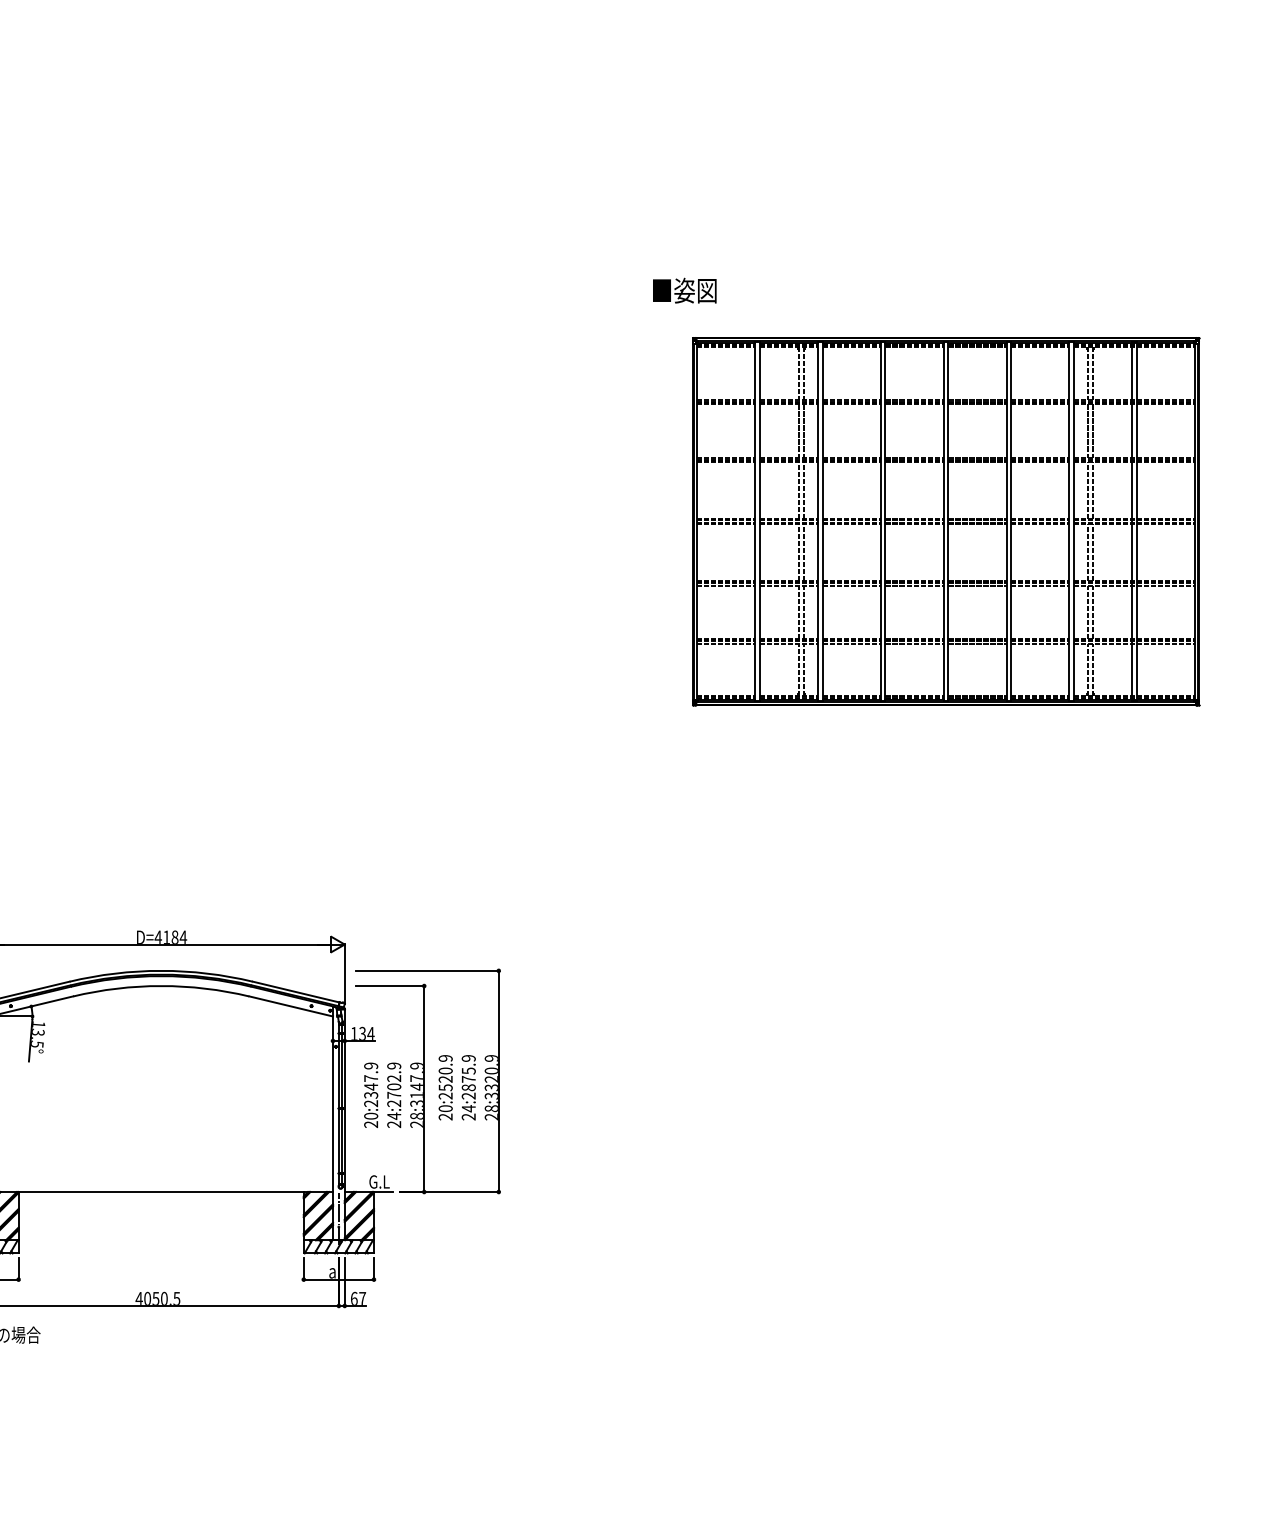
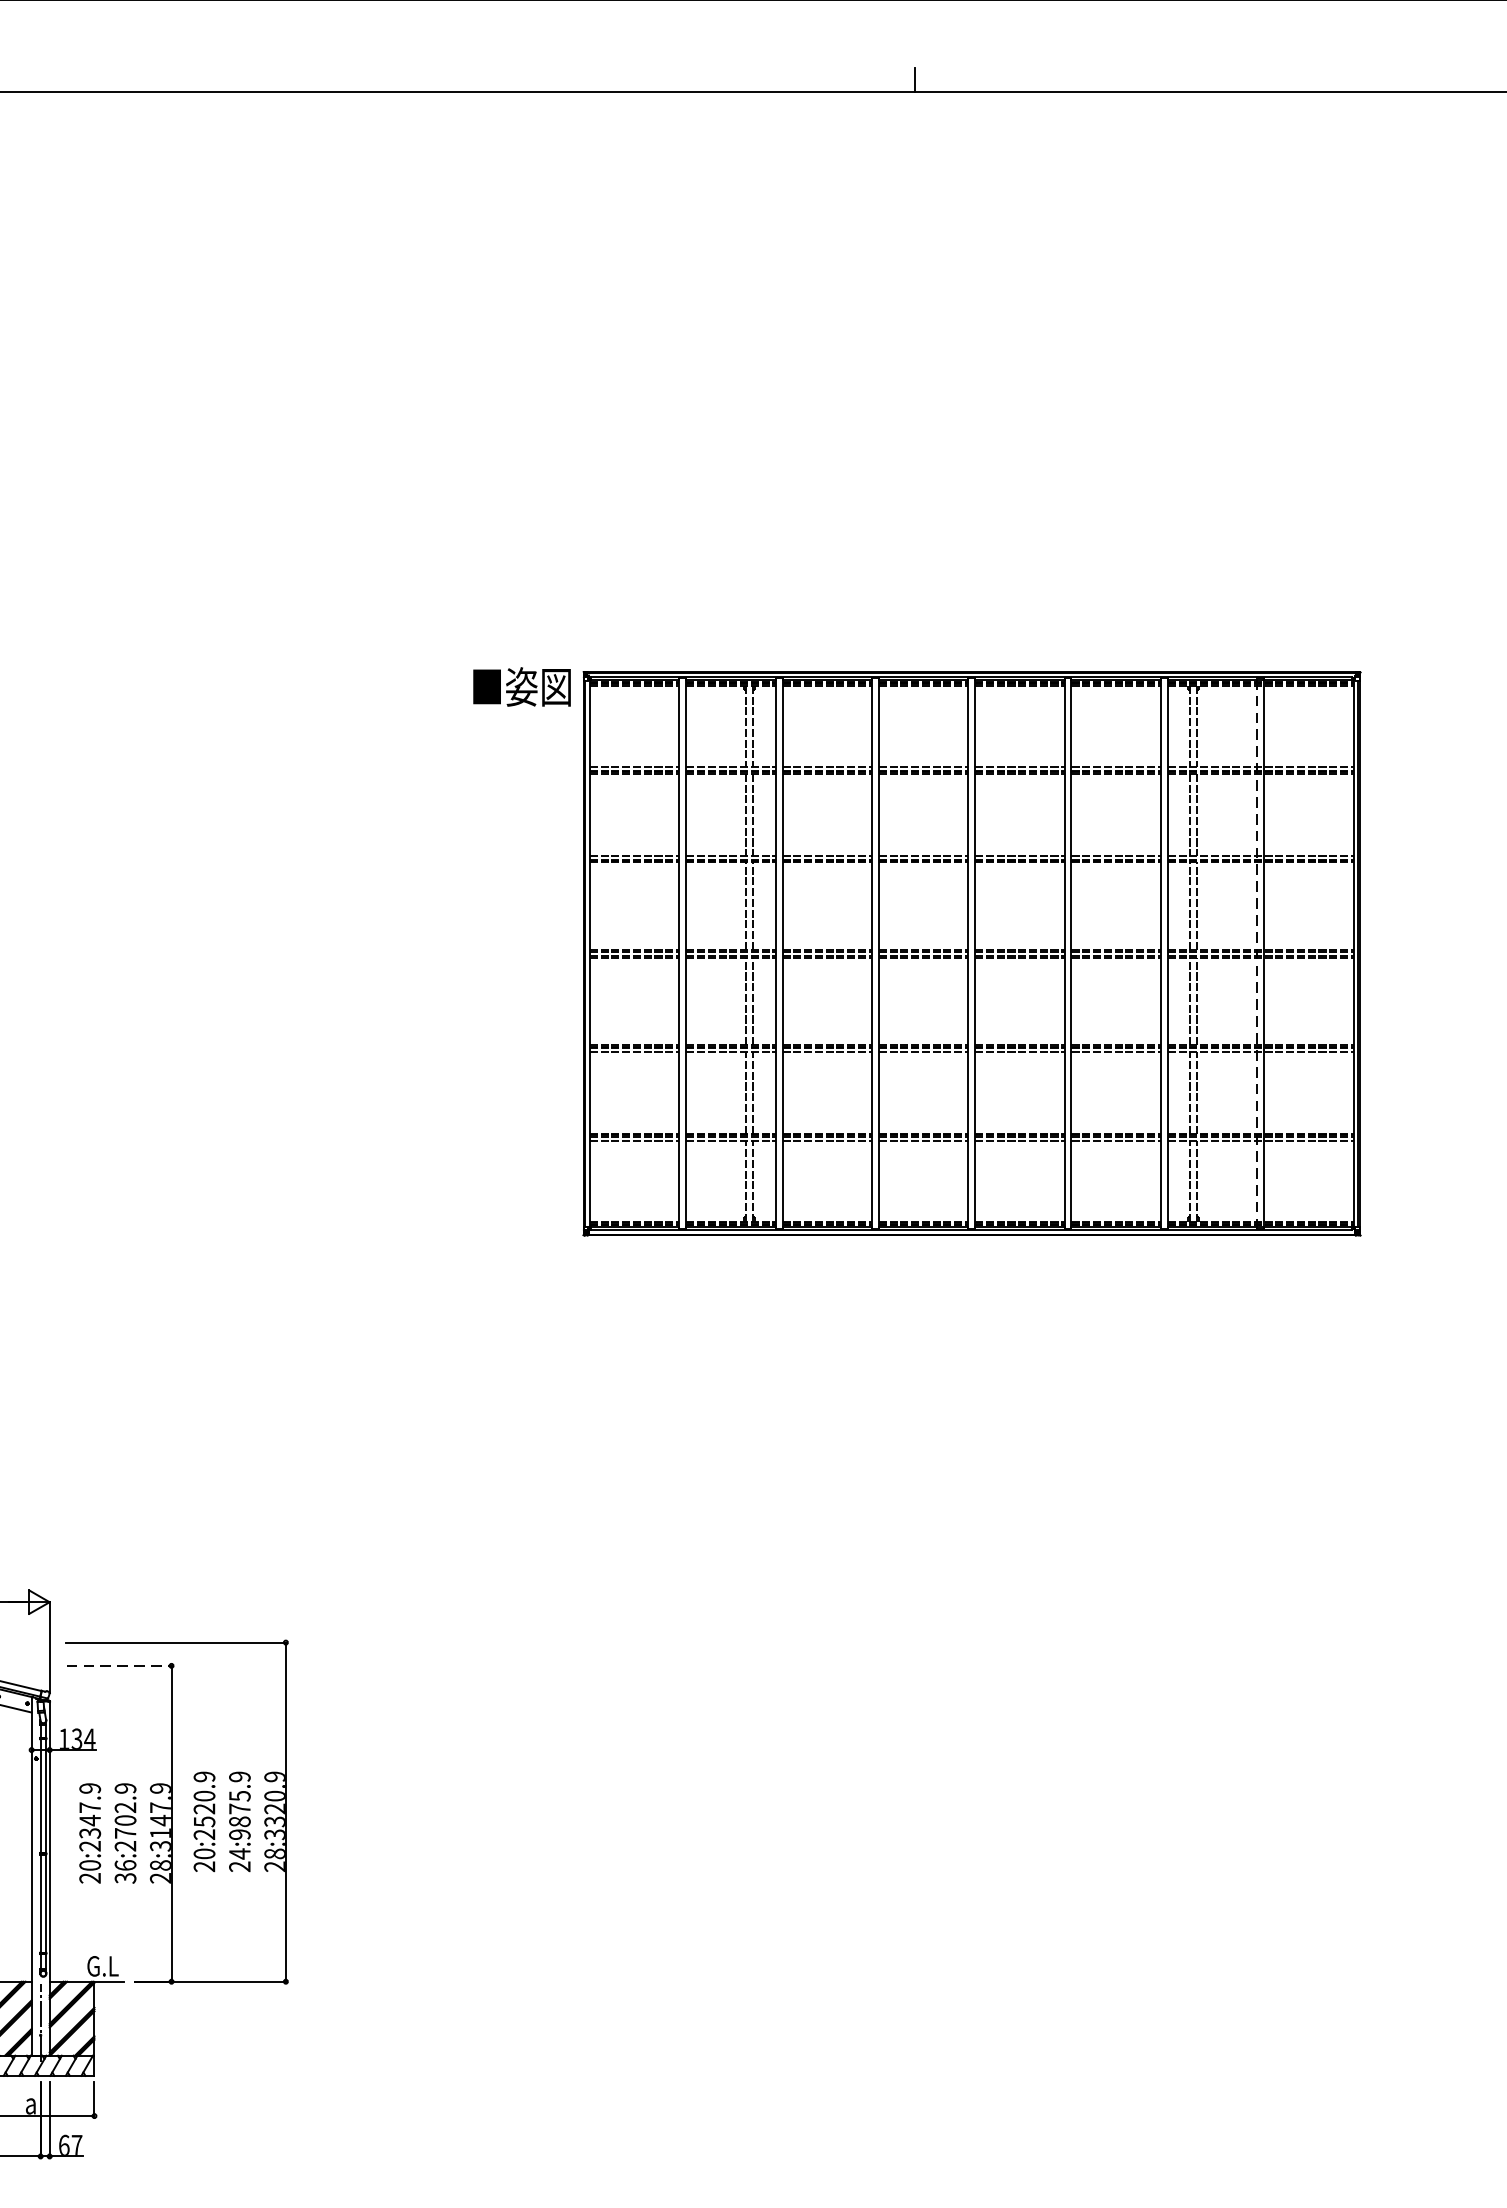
text: (684, 290) -> (521, 686), moved
line: (1132, 521) -> (1257, 953), solid -> dashed
line: (390, 986) -> (119, 1666), solid -> dashed
text: (468, 1095) -> (239, 1833), 24:2875.9 -> 24:9875.9
text: (394, 1120) -> (125, 1872), 24:2702.9 -> 36:2702.9

